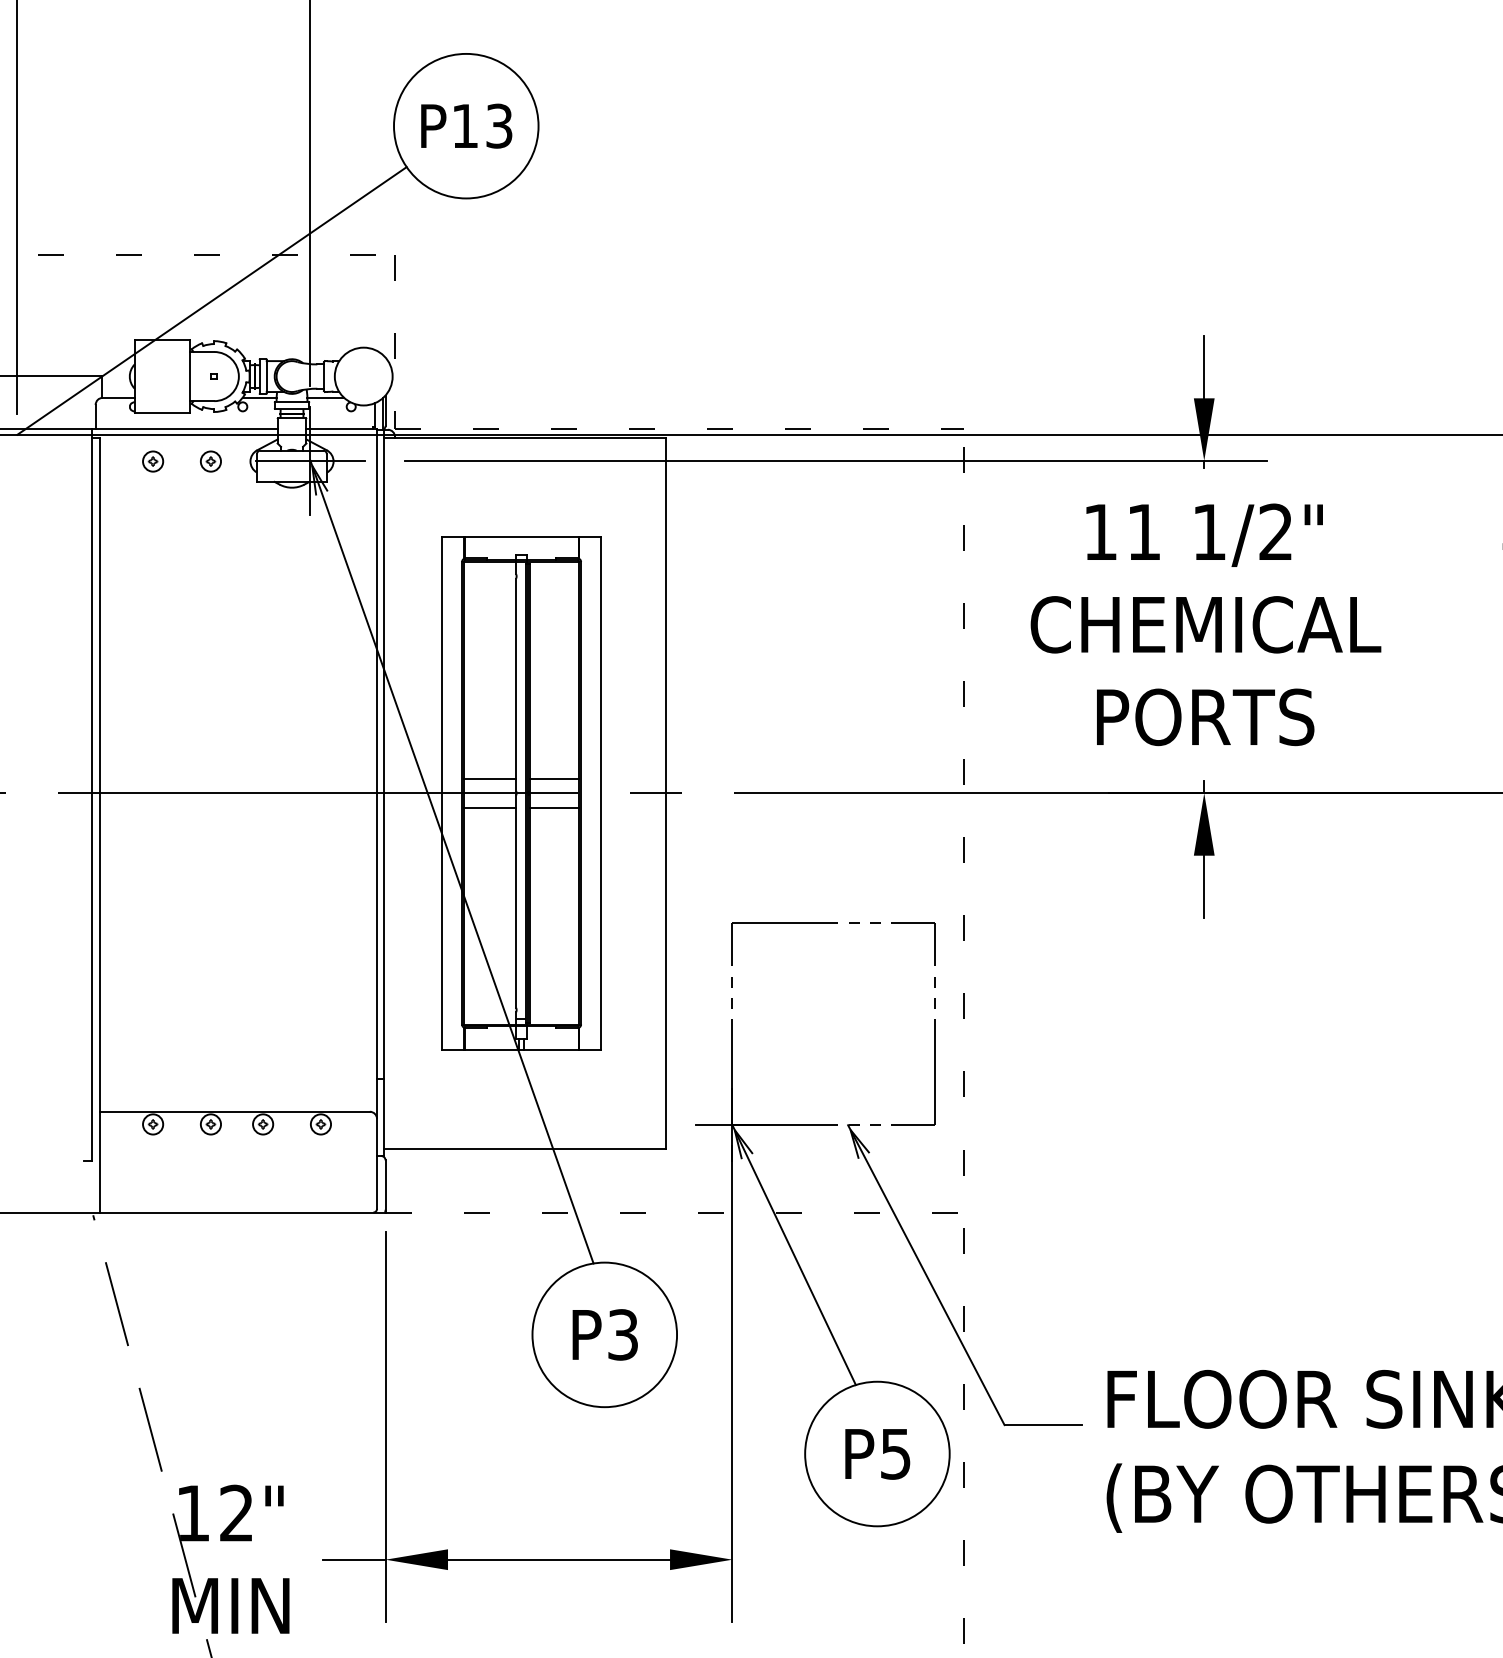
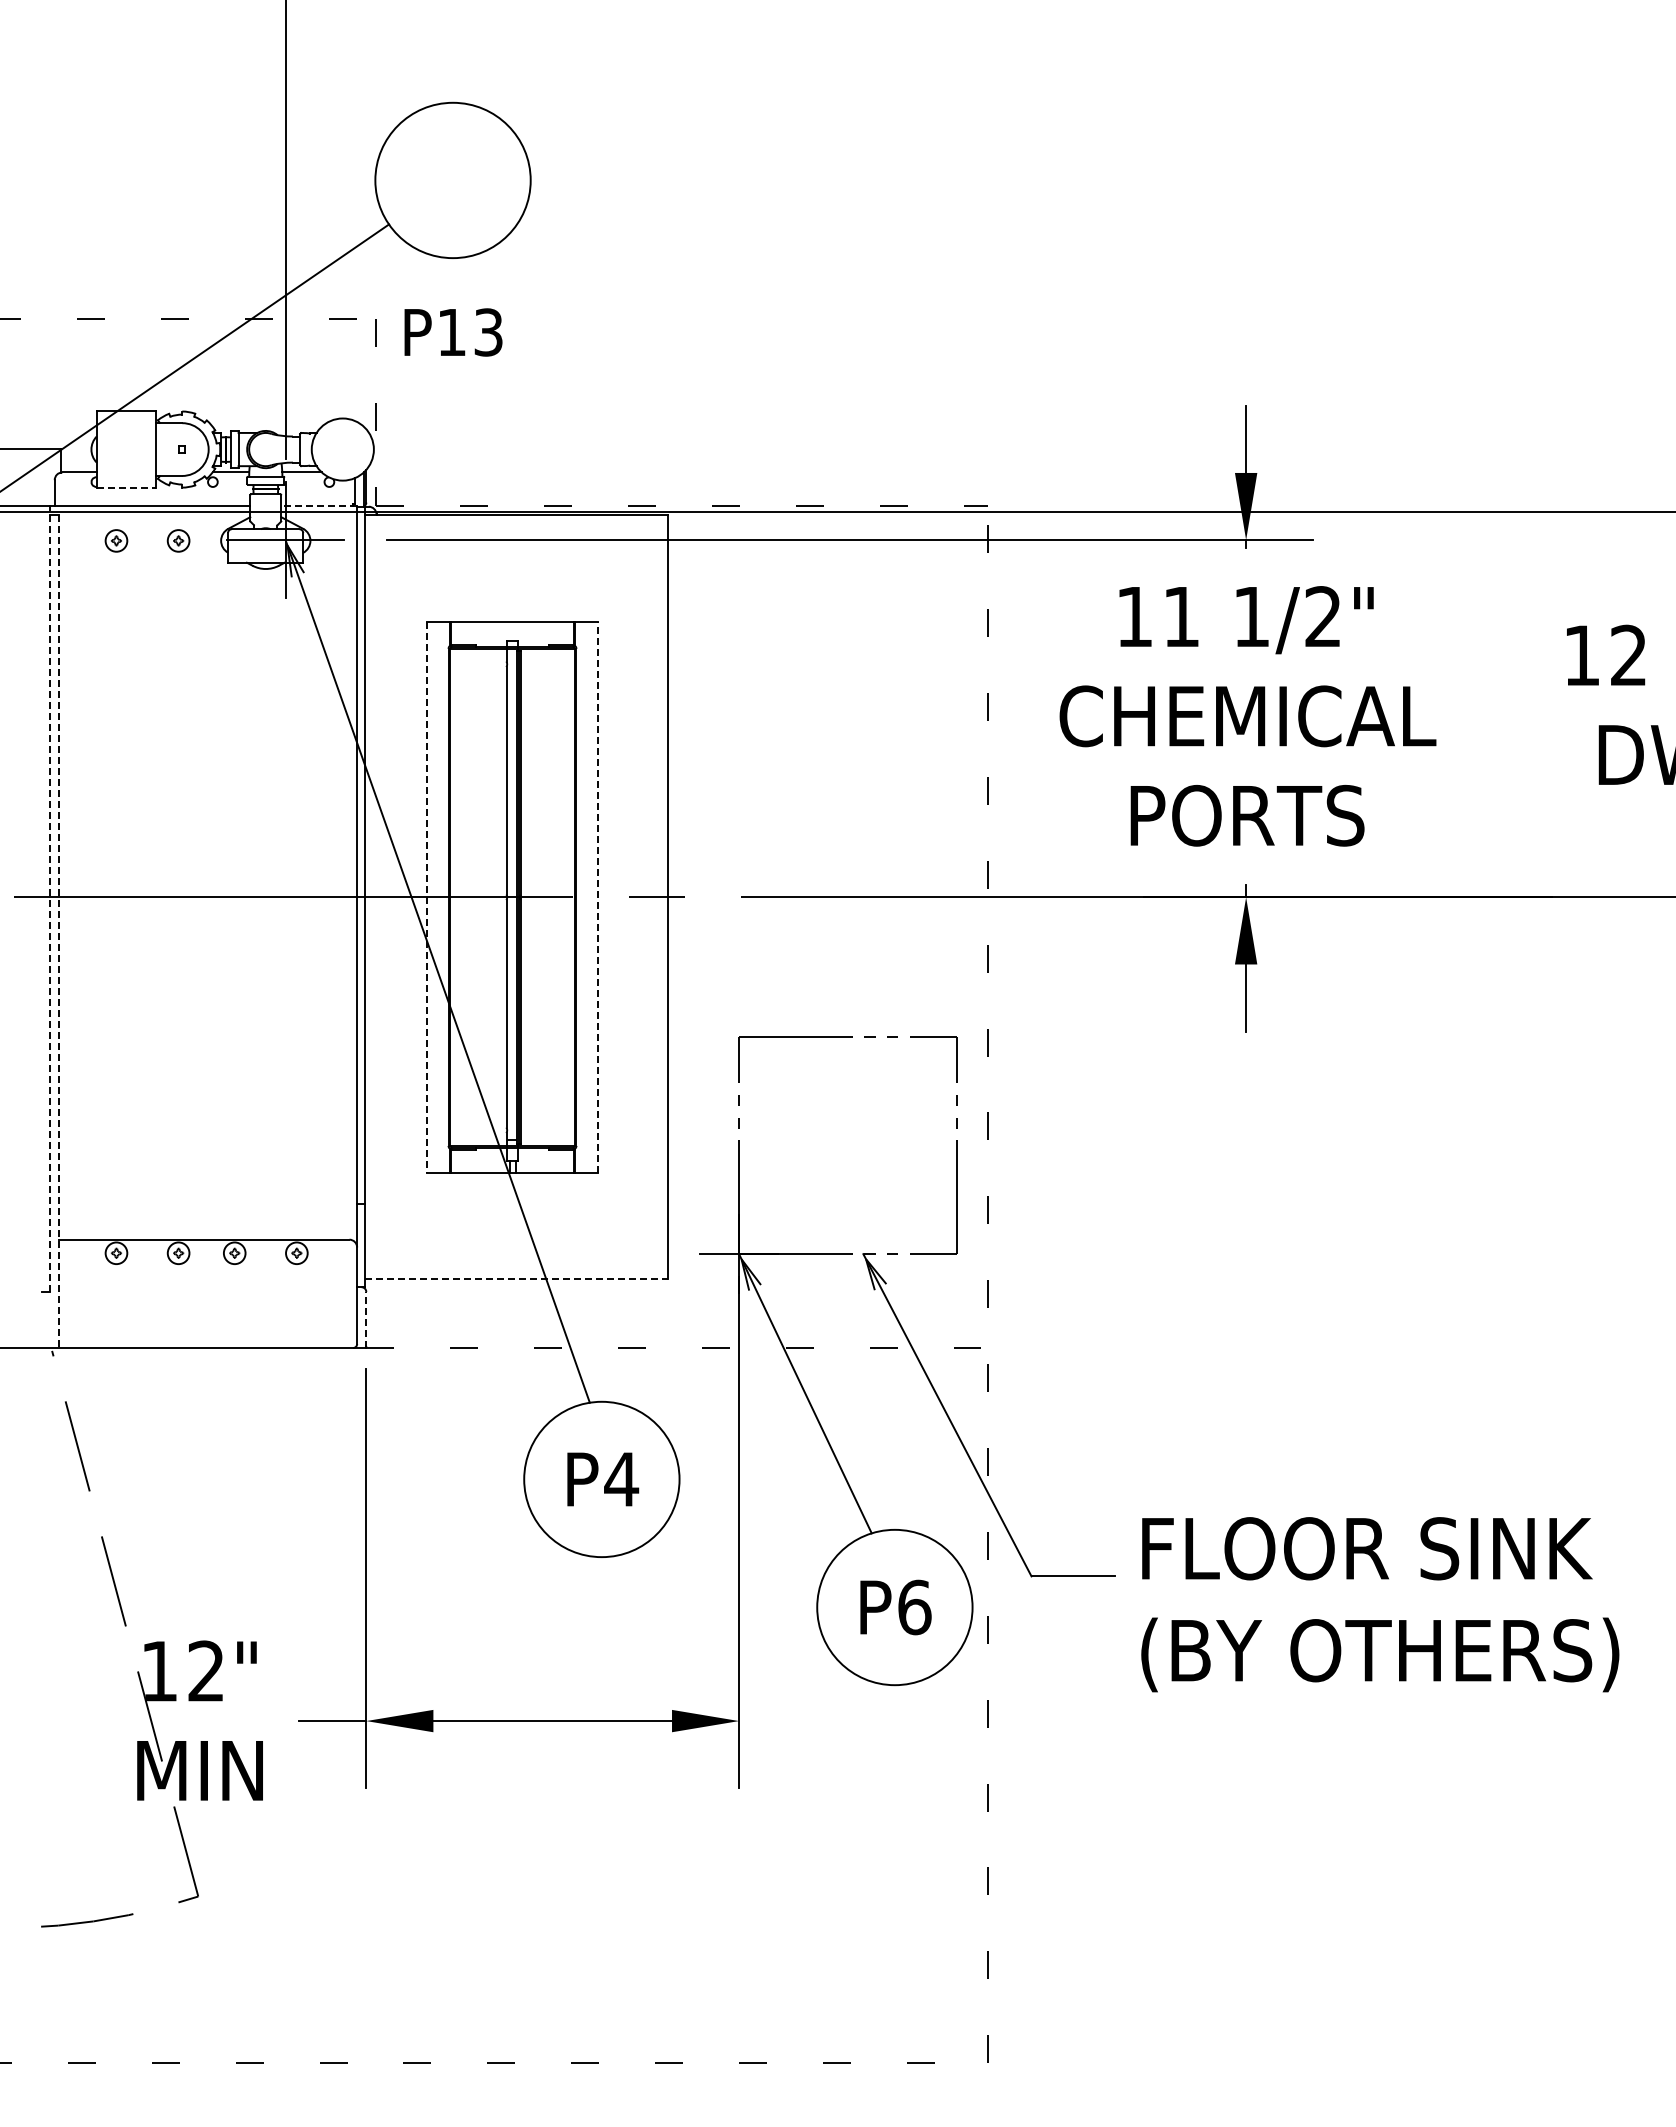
text: (466, 126) -> (453, 332), moved
line: (162, 412) -> (126, 488), solid -> dashed
line: (342, 428) -> (319, 505), solid -> dashed
line: (489, 778) -> (478, 881), removed
line: (554, 778) -> (547, 881), removed
line: (442, 793) -> (427, 897), solid -> dashed
line: (600, 793) -> (597, 897), solid -> dashed
line: (91, 794) -> (50, 898), solid -> dashed
line: (489, 807) -> (478, 912), removed
line: (554, 807) -> (547, 912), removed
line: (100, 825) -> (59, 932), solid -> dashed
line: (525, 1148) -> (516, 1279), solid -> dashed
line: (385, 1186) -> (366, 1319), solid -> dashed
text: (623, 1334) -> (621, 1479), P3 -> P4
text: (895, 1454) -> (914, 1607), P5 -> P6

